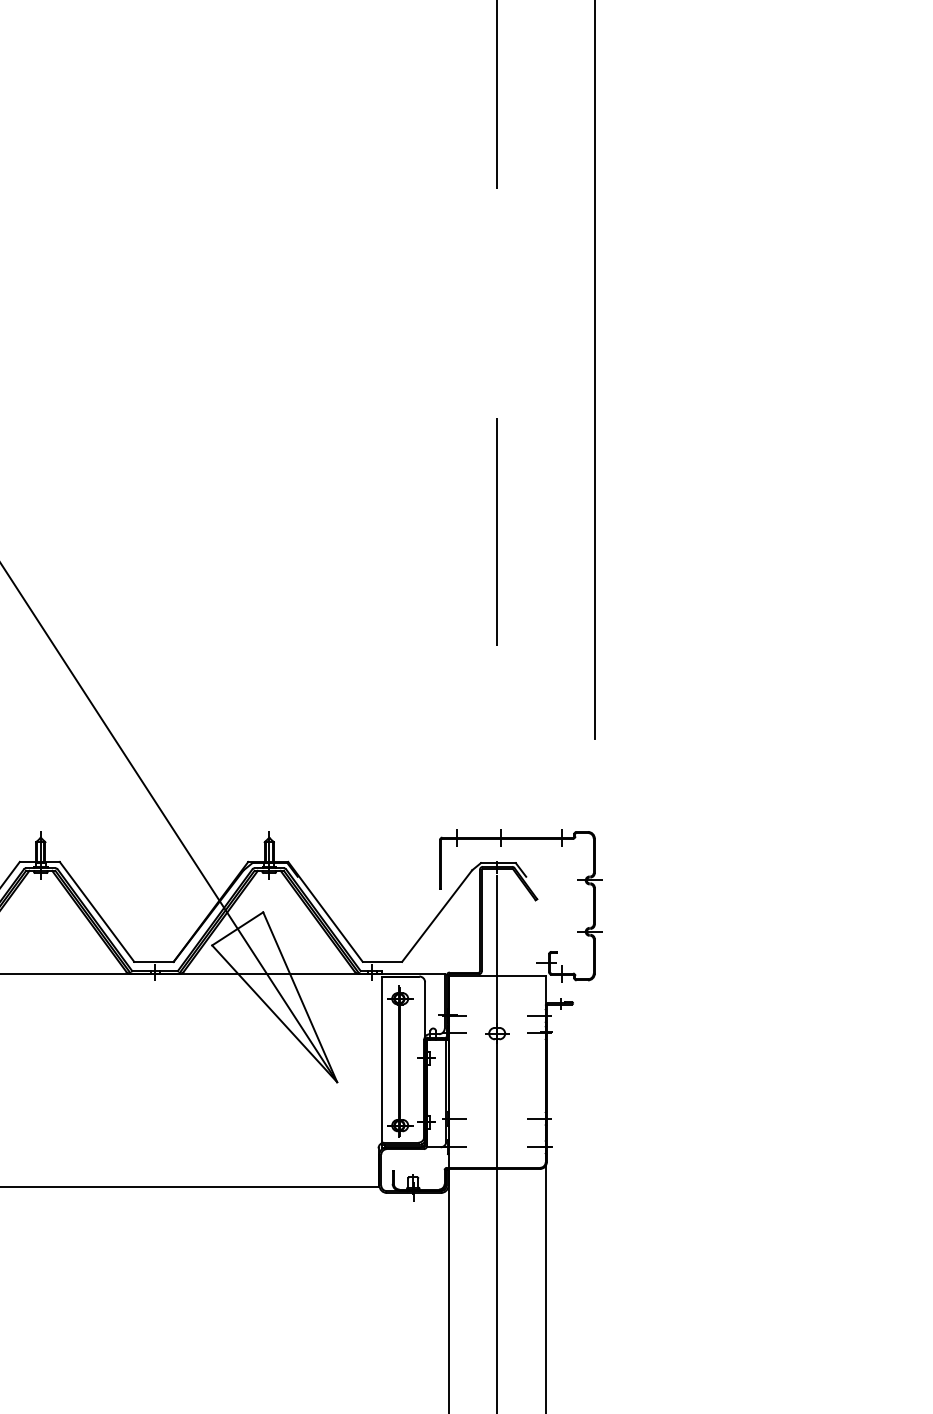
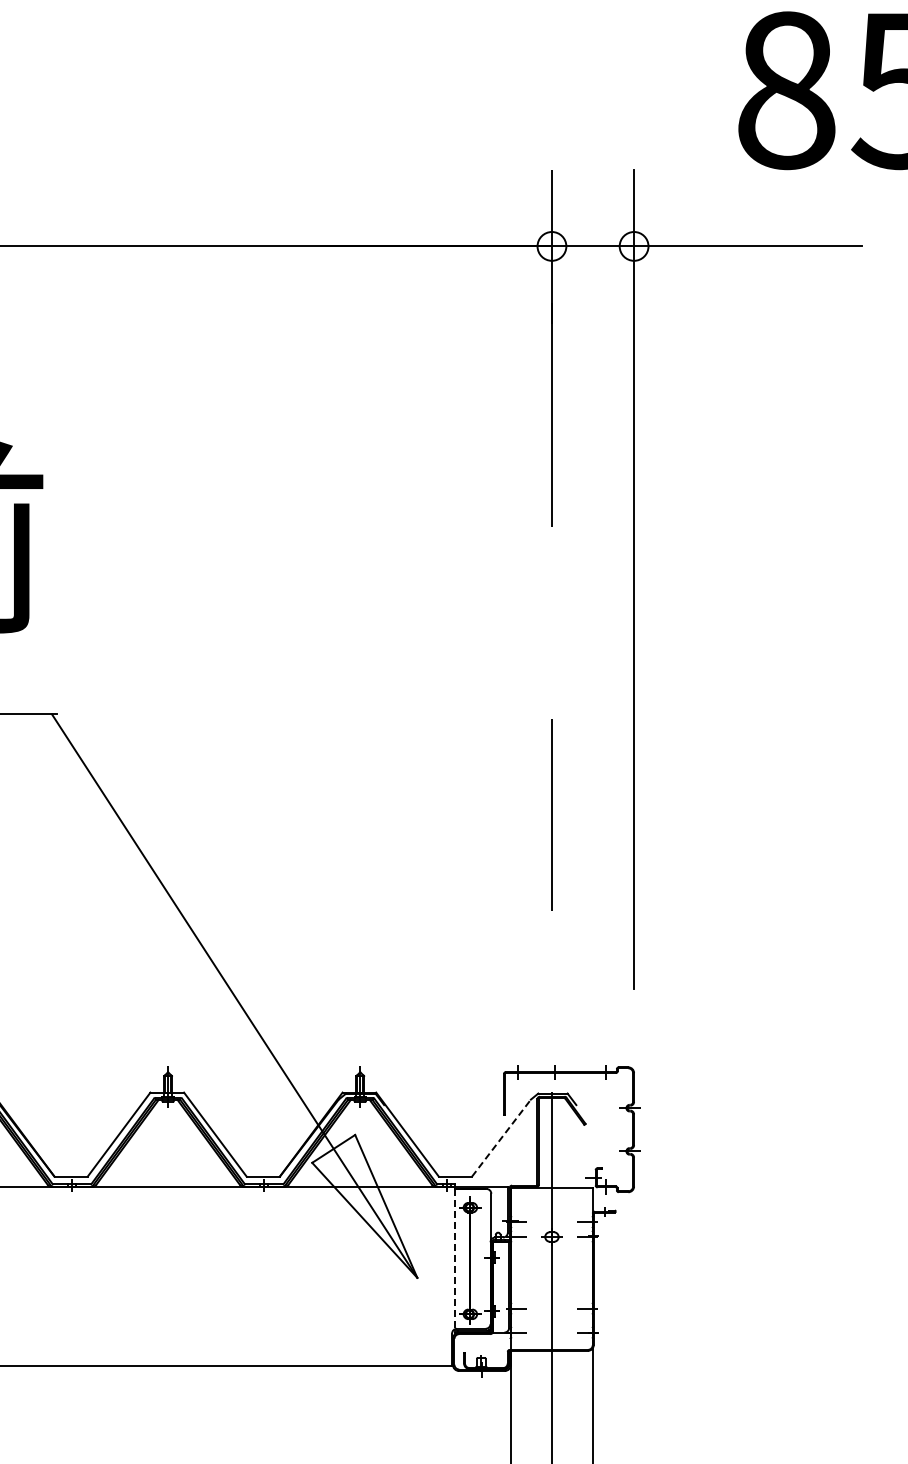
line: (437, 915) -> (501, 1137), solid -> dashed
line: (382, 1062) -> (455, 1261), solid -> dashed

